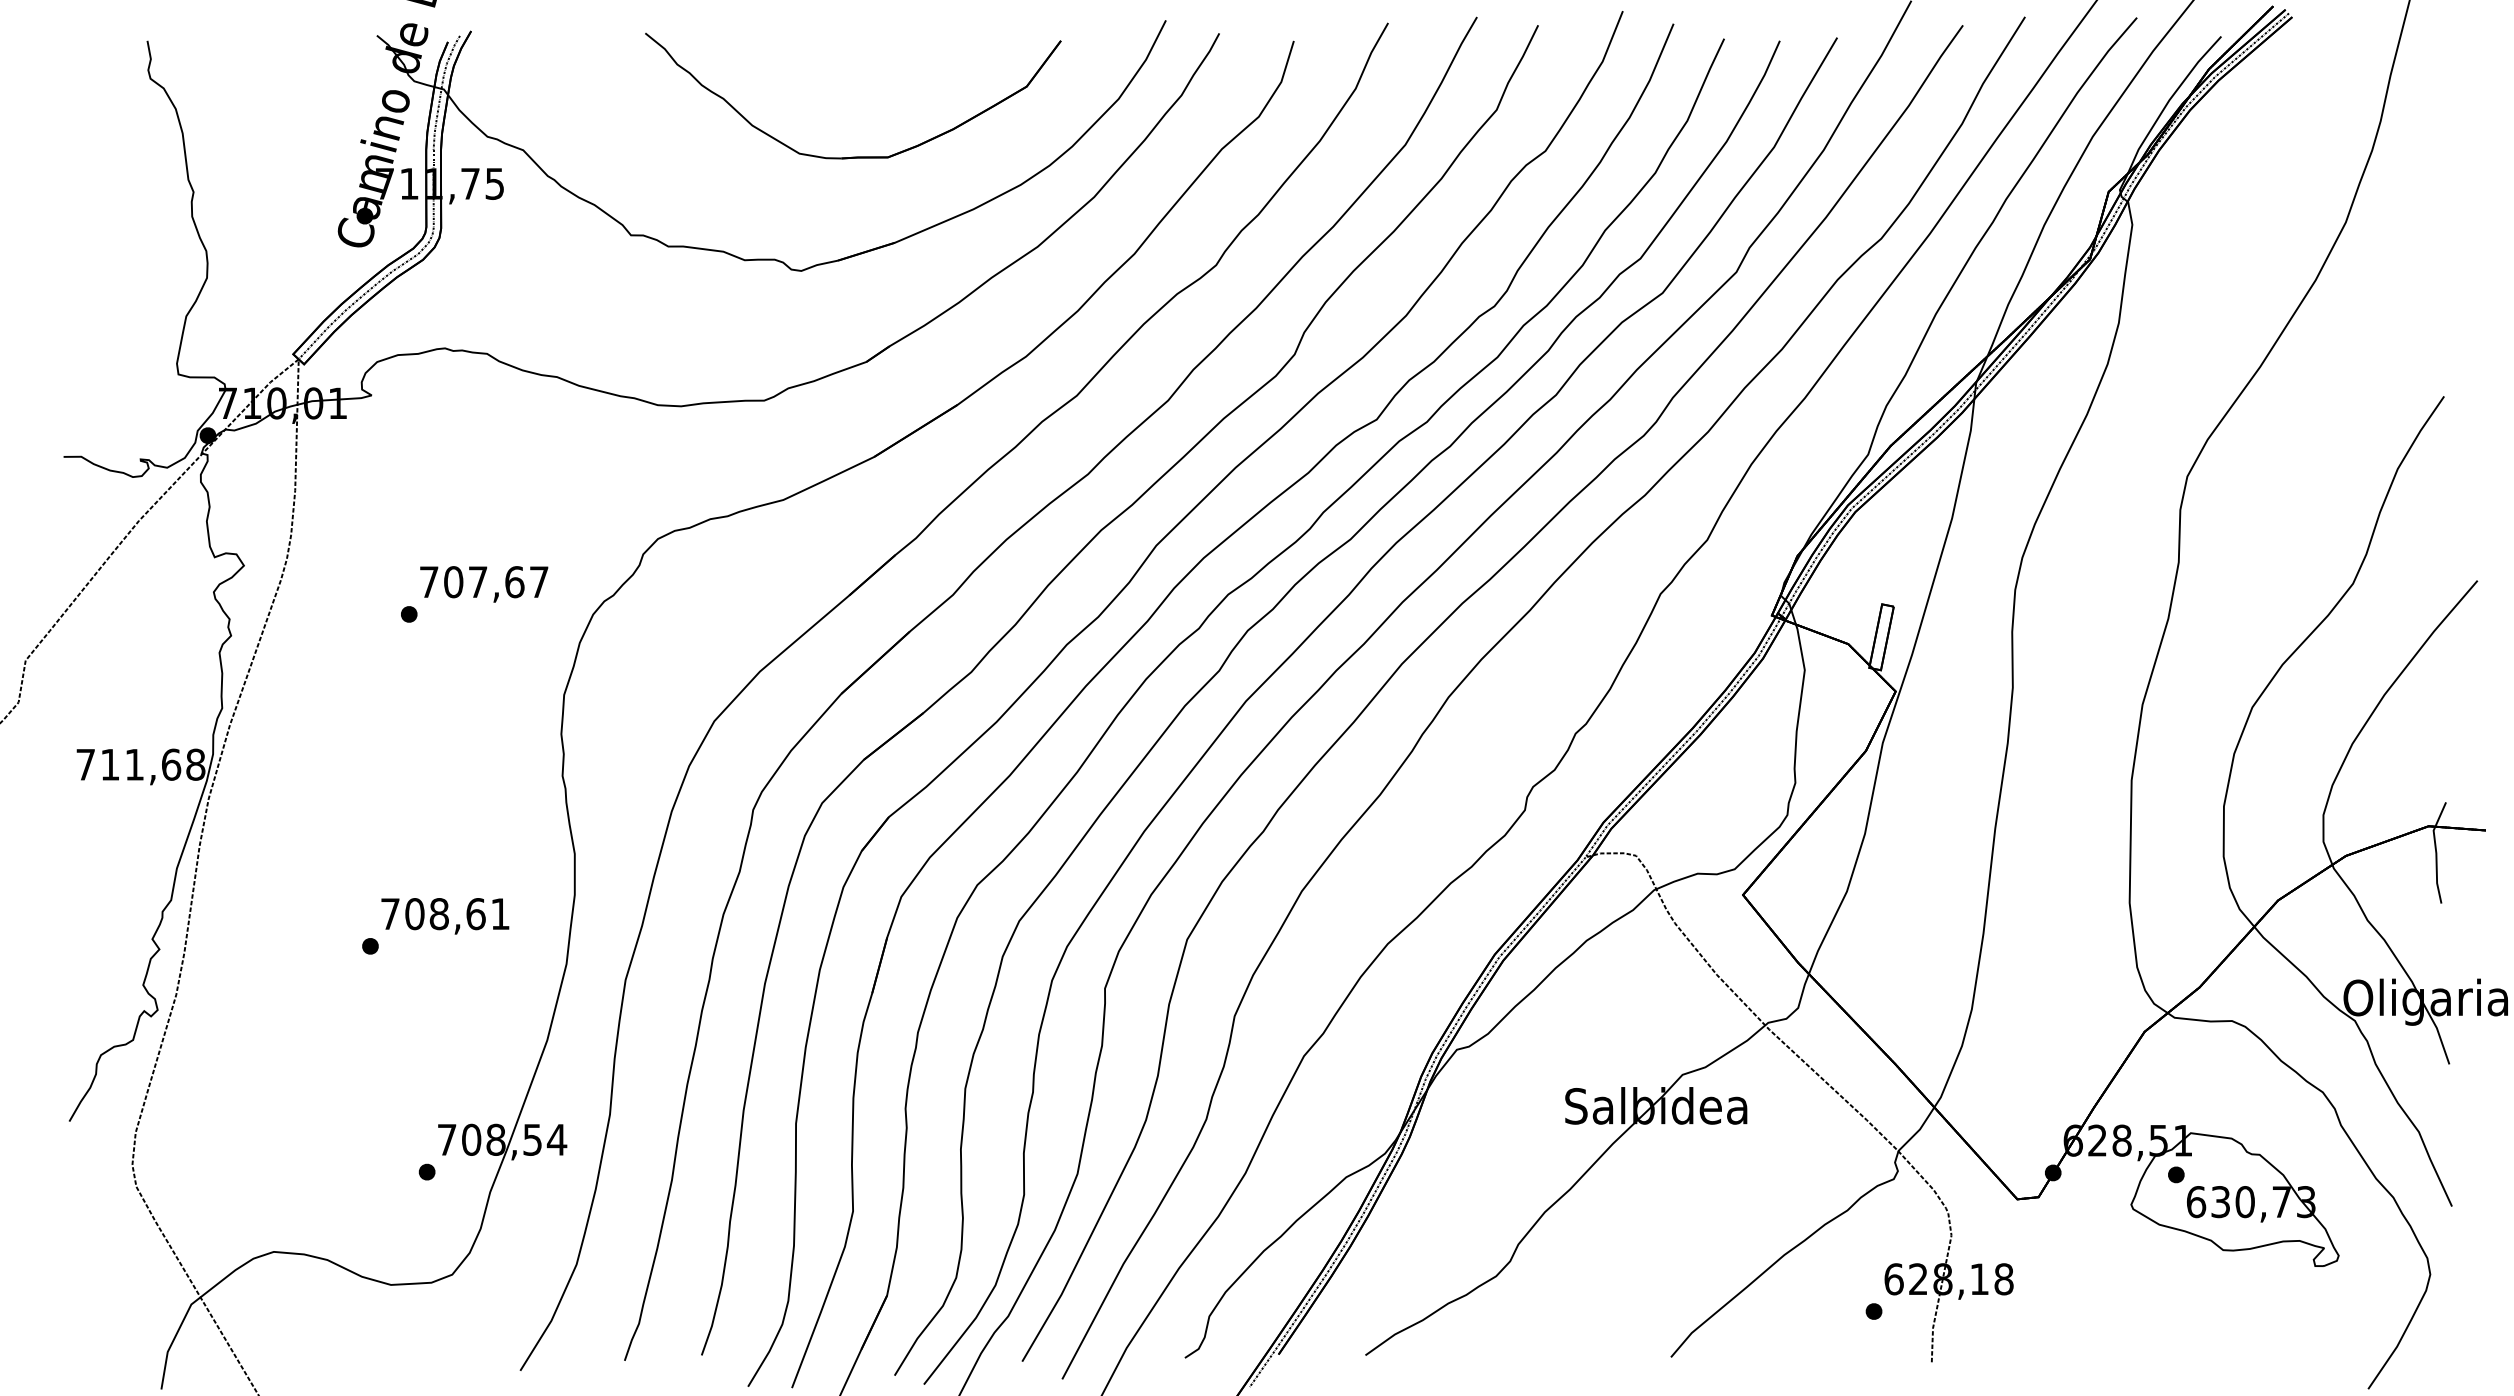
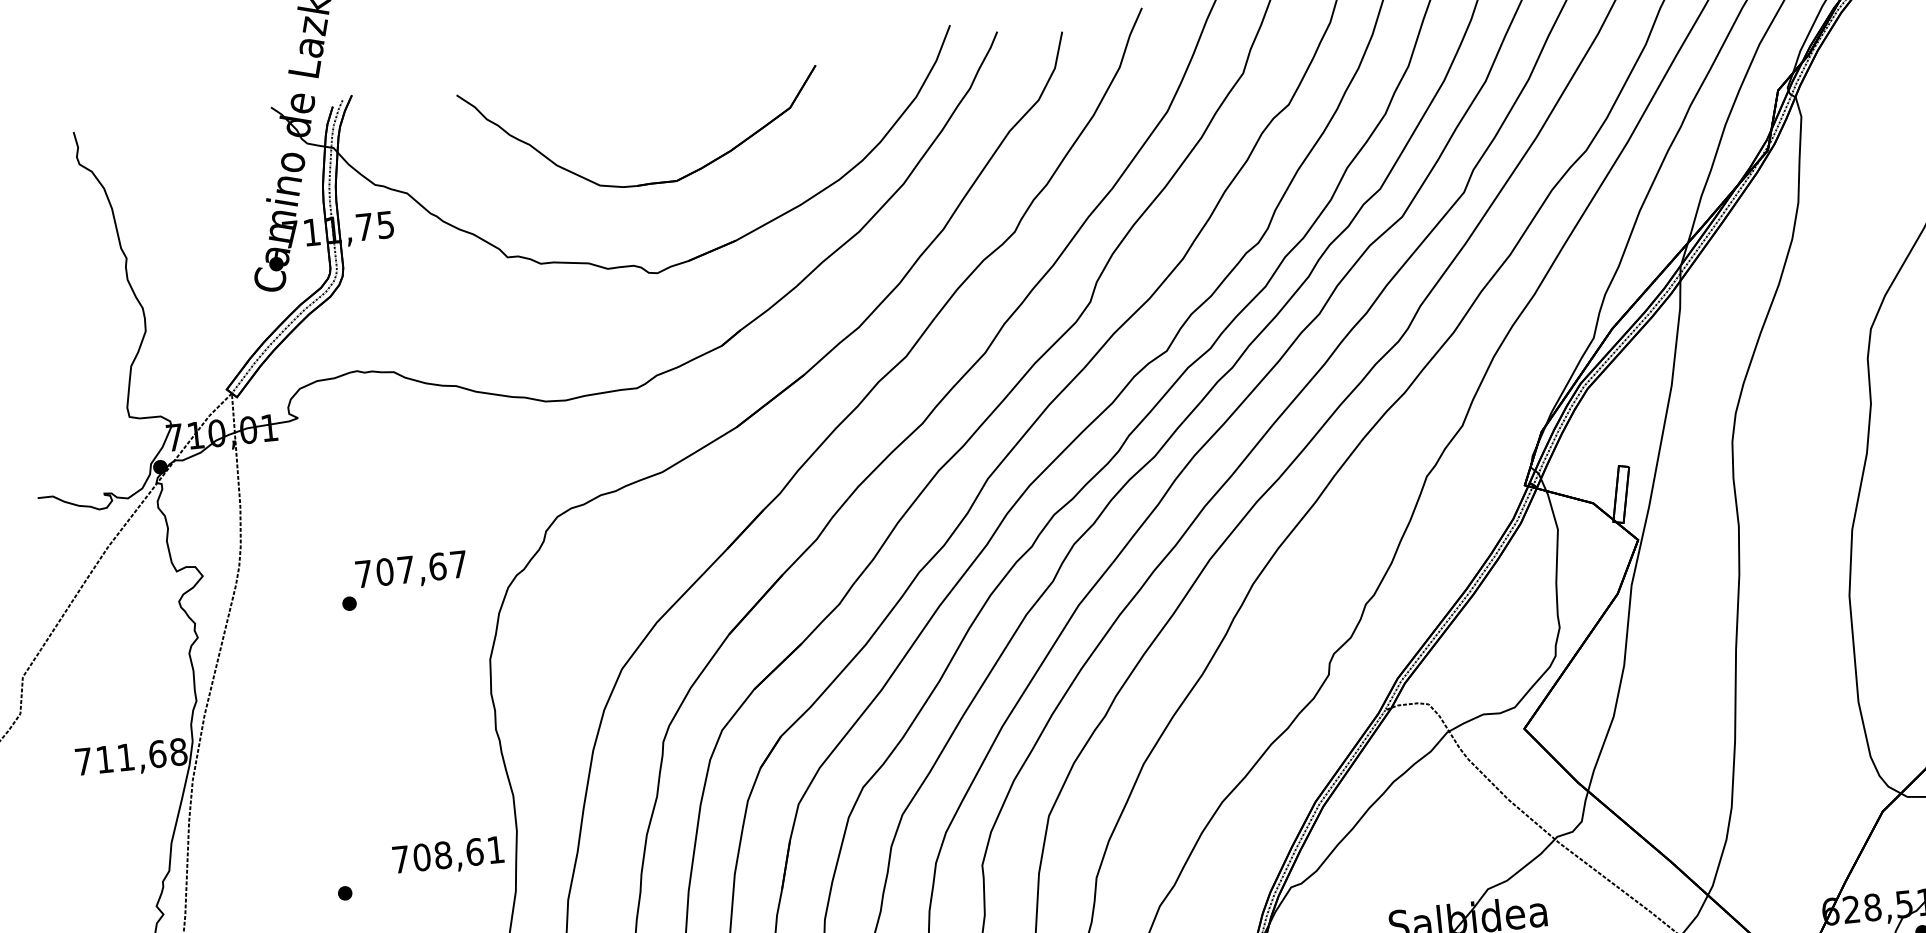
part: (853, 156) -> (646, 183), moved
text: (445, 916) -> (448, 856), moved

